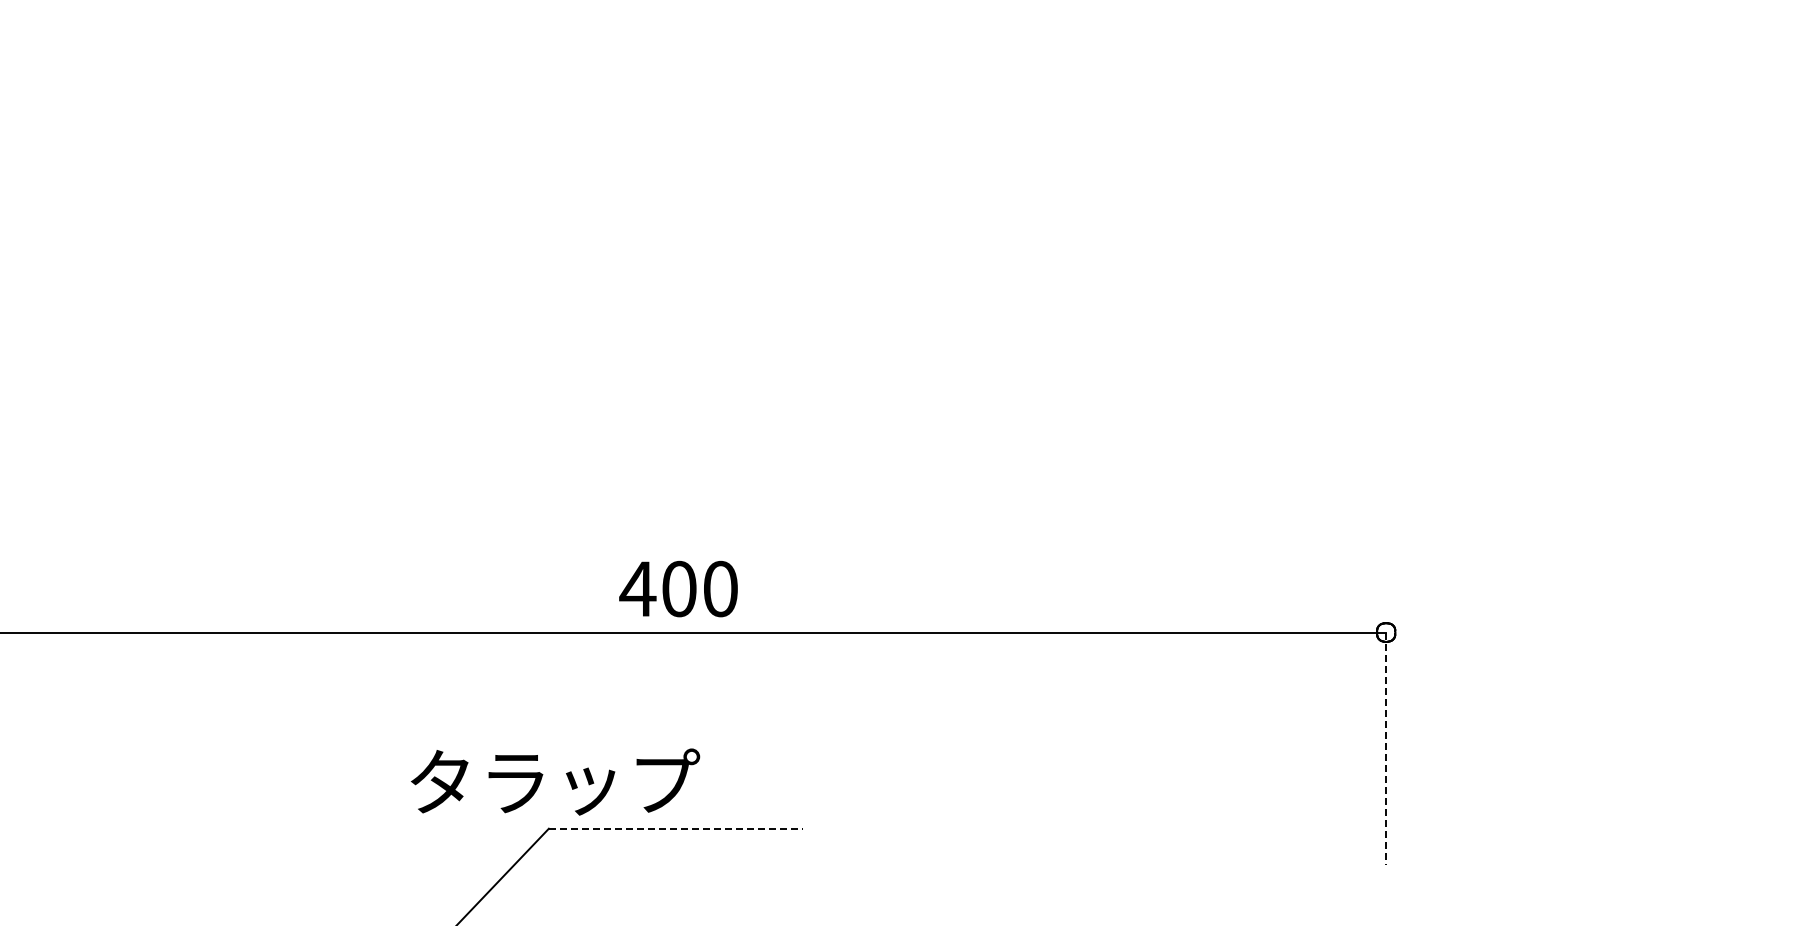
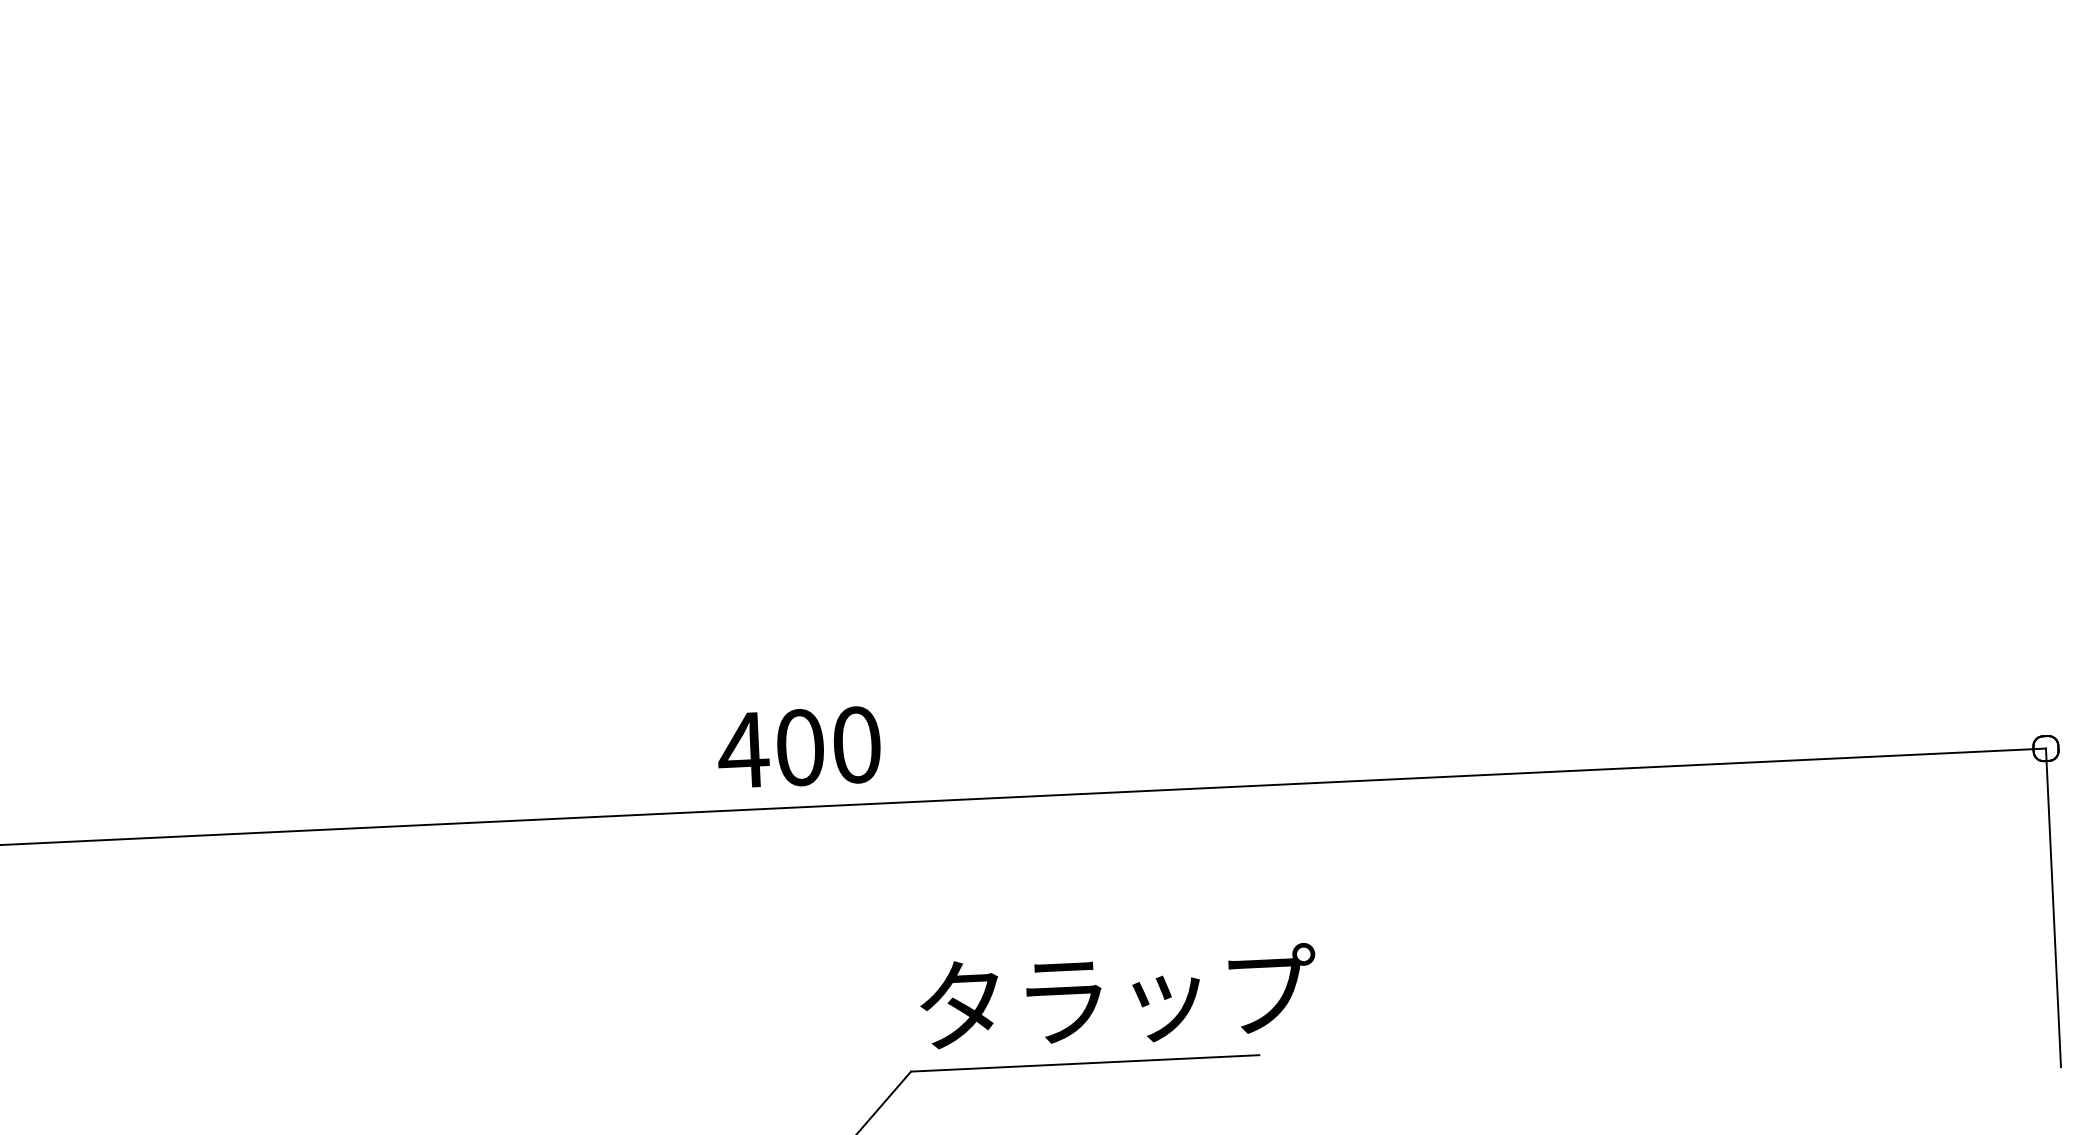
text: (678, 588) -> (799, 746), moved
line: (1386, 749) -> (2053, 908), dashed -> solid
text: (555, 781) -> (1118, 996), moved
line: (676, 828) -> (1085, 1063), dashed -> solid

